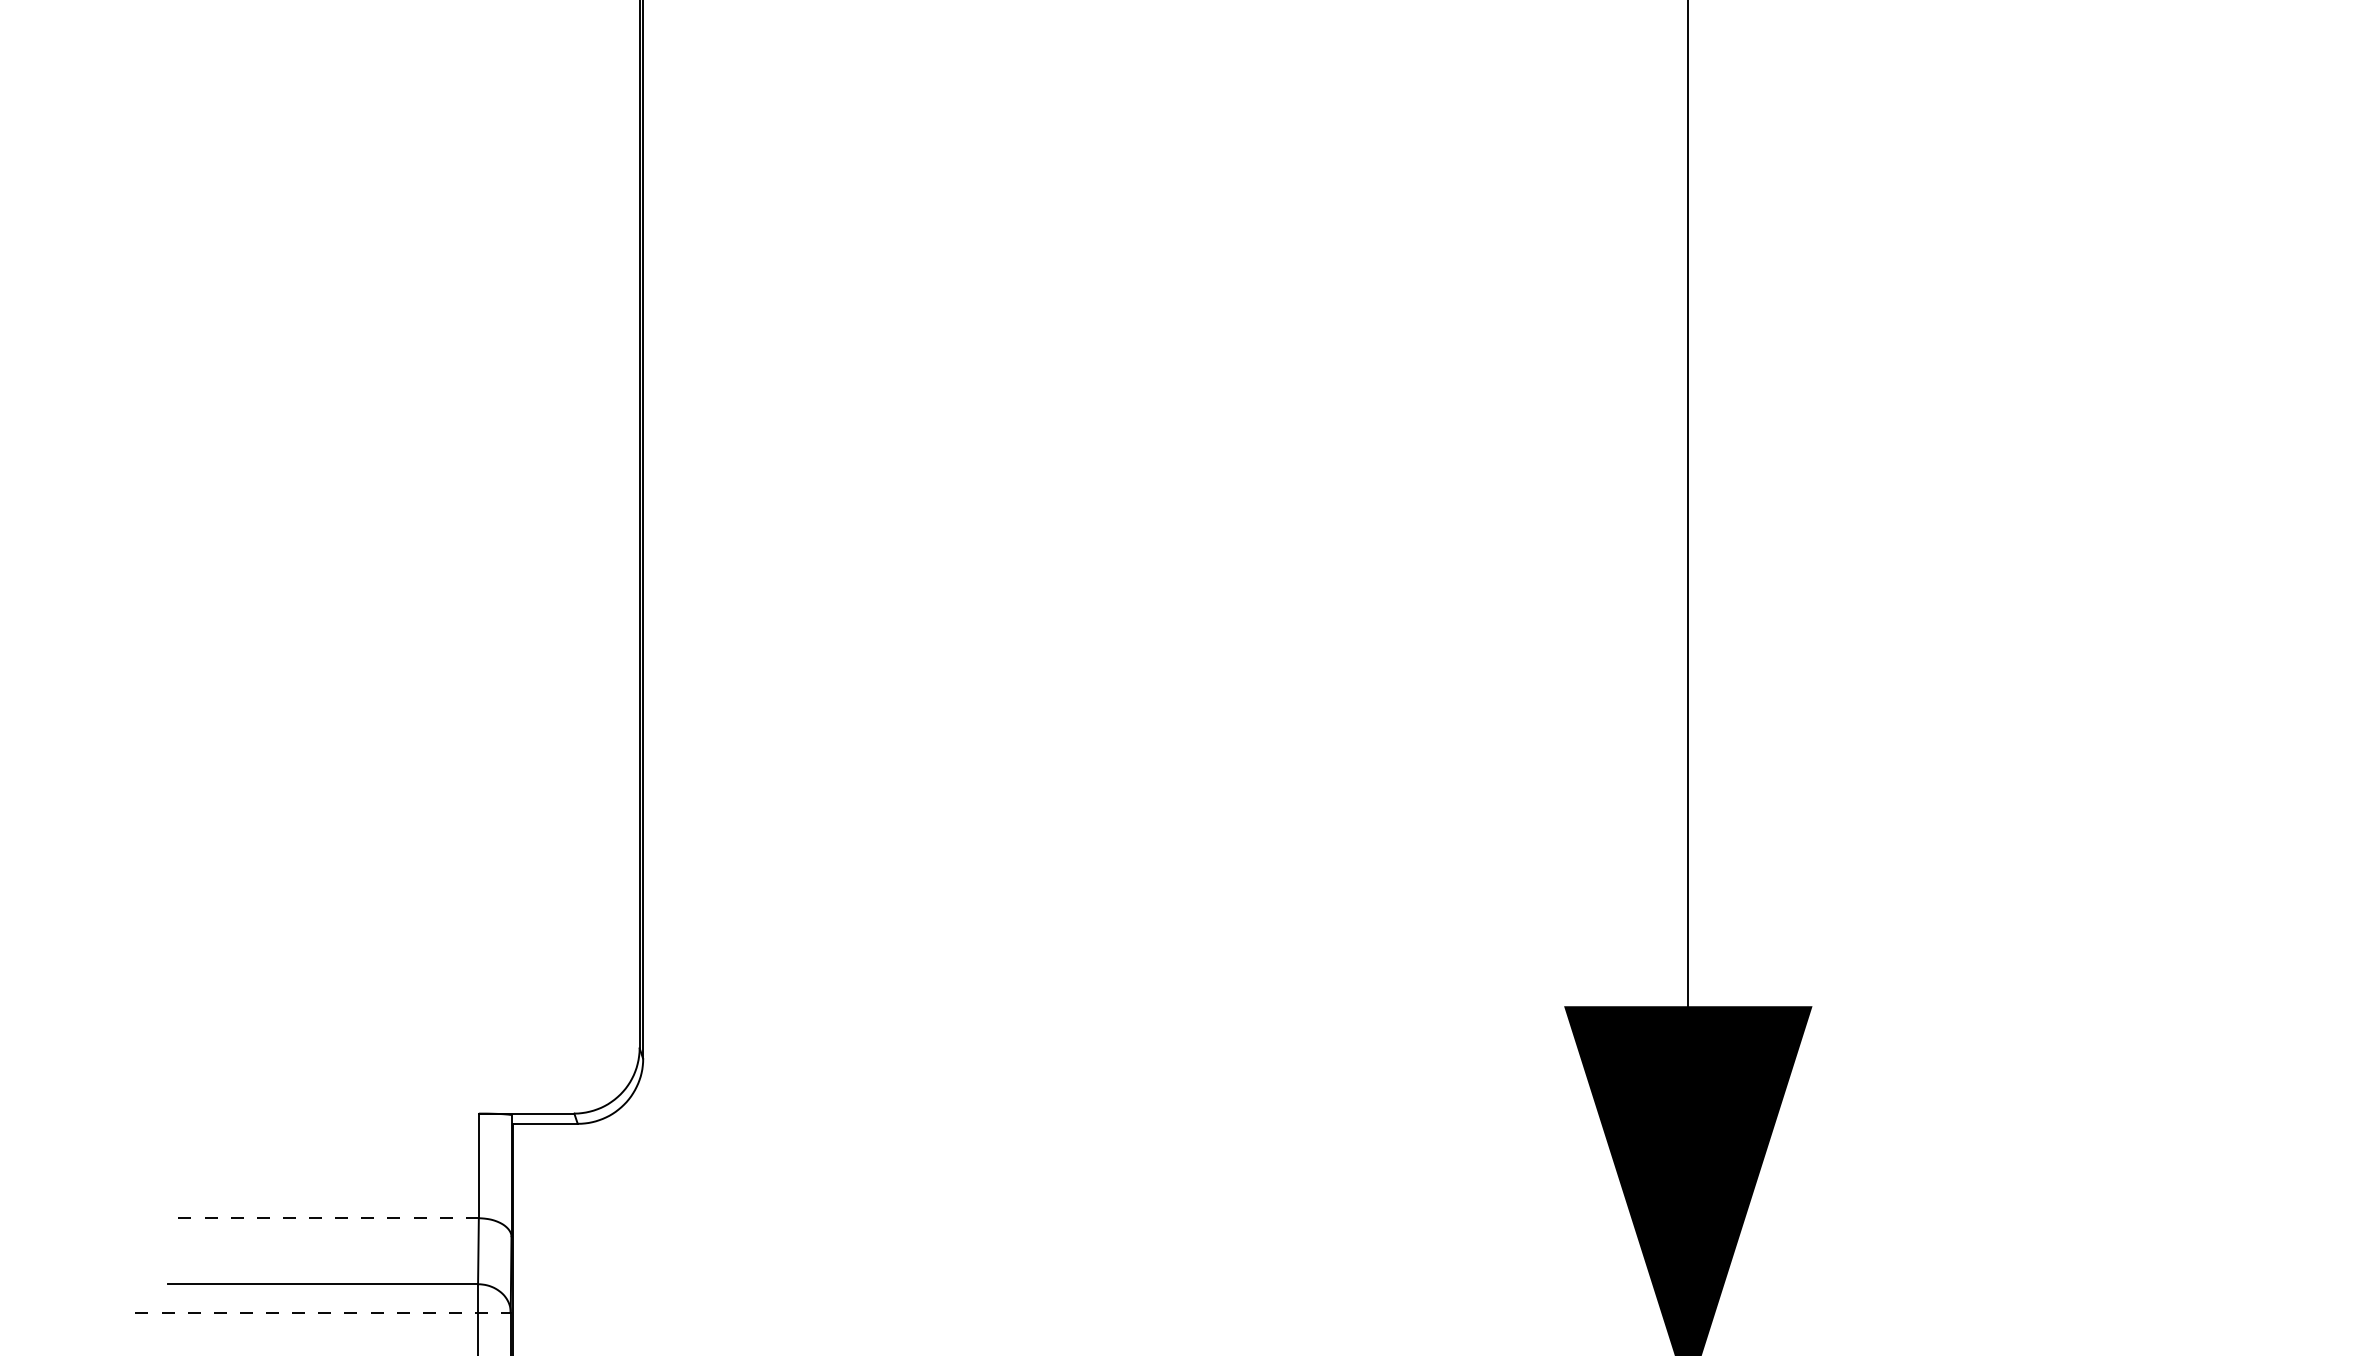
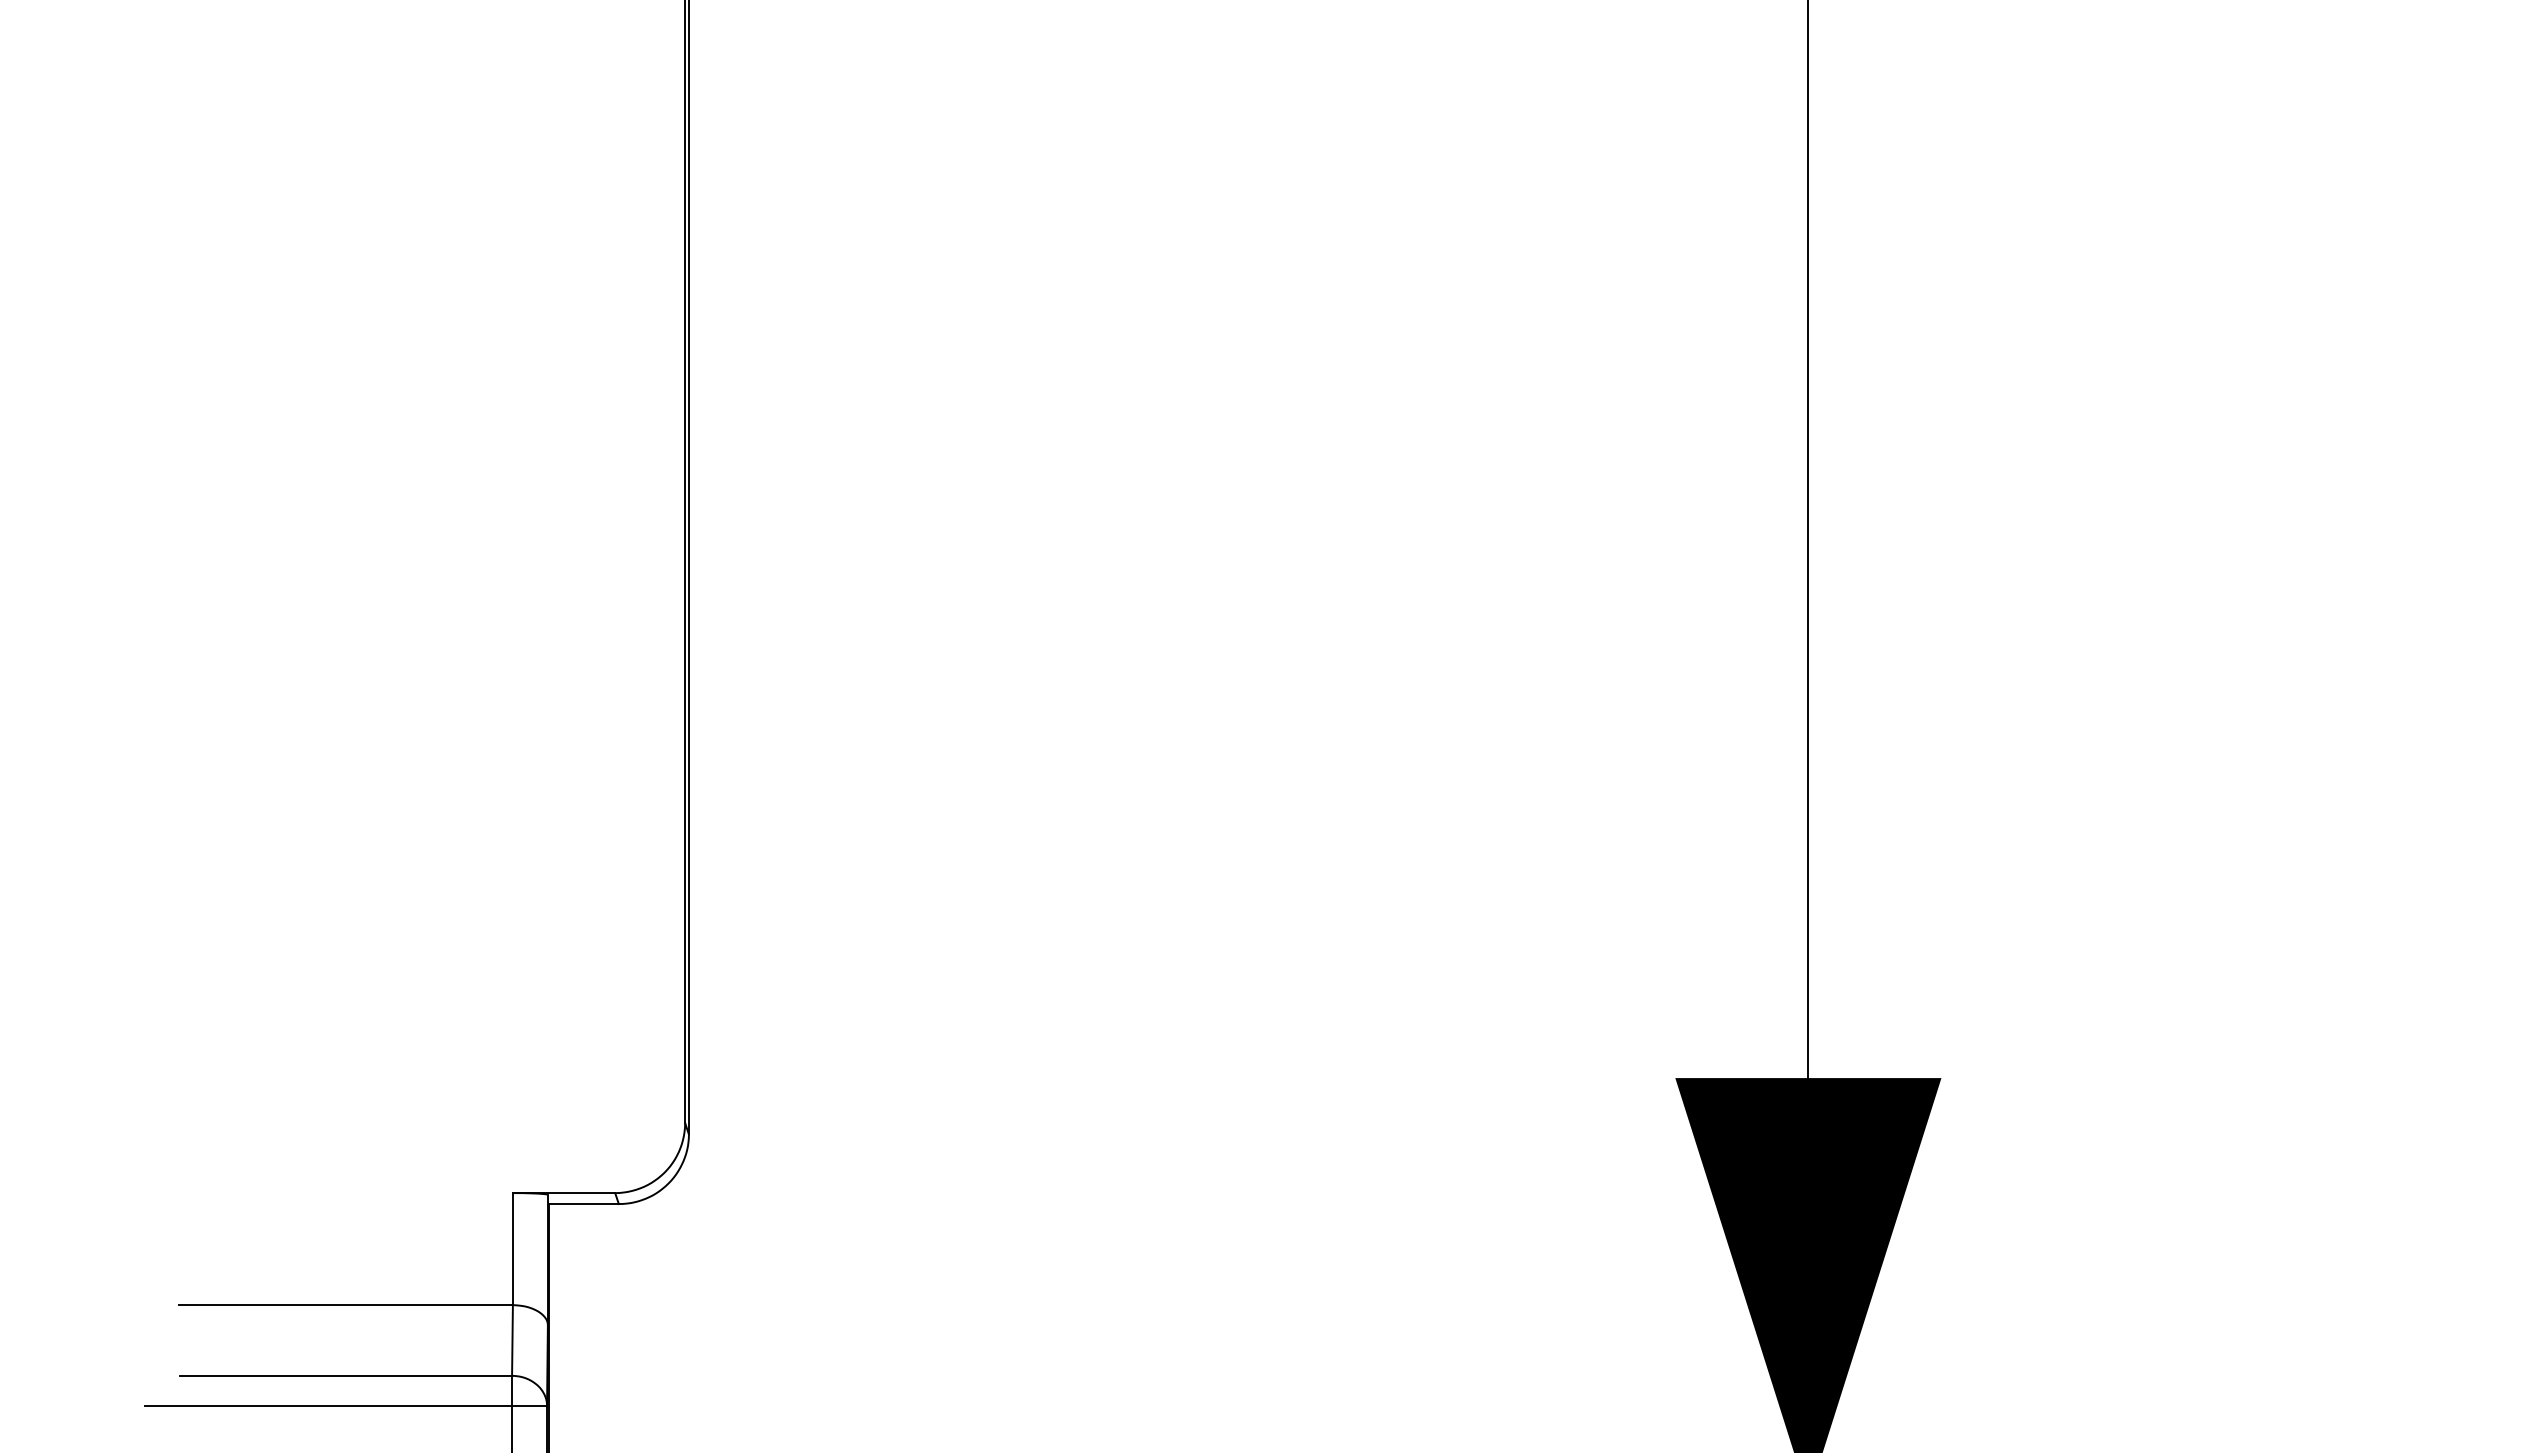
line: (323, 1218) -> (346, 1305), dashed -> solid
line: (323, 1312) -> (346, 1406), dashed -> solid

